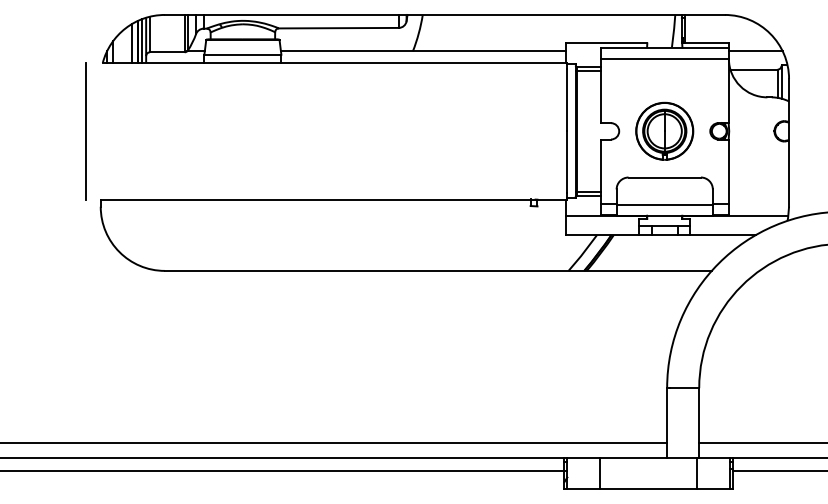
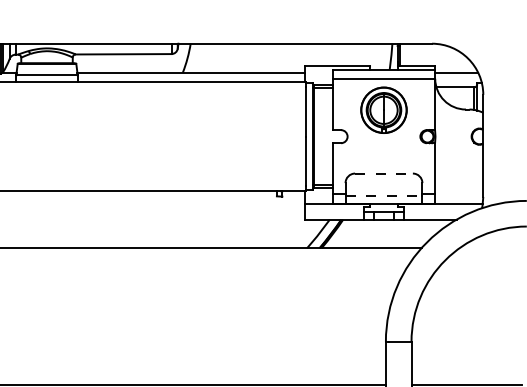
part: (664, 130) -> (383, 109), moved
line: (665, 177) -> (384, 173), solid -> dashed
line: (665, 205) -> (384, 195), solid -> dashed

